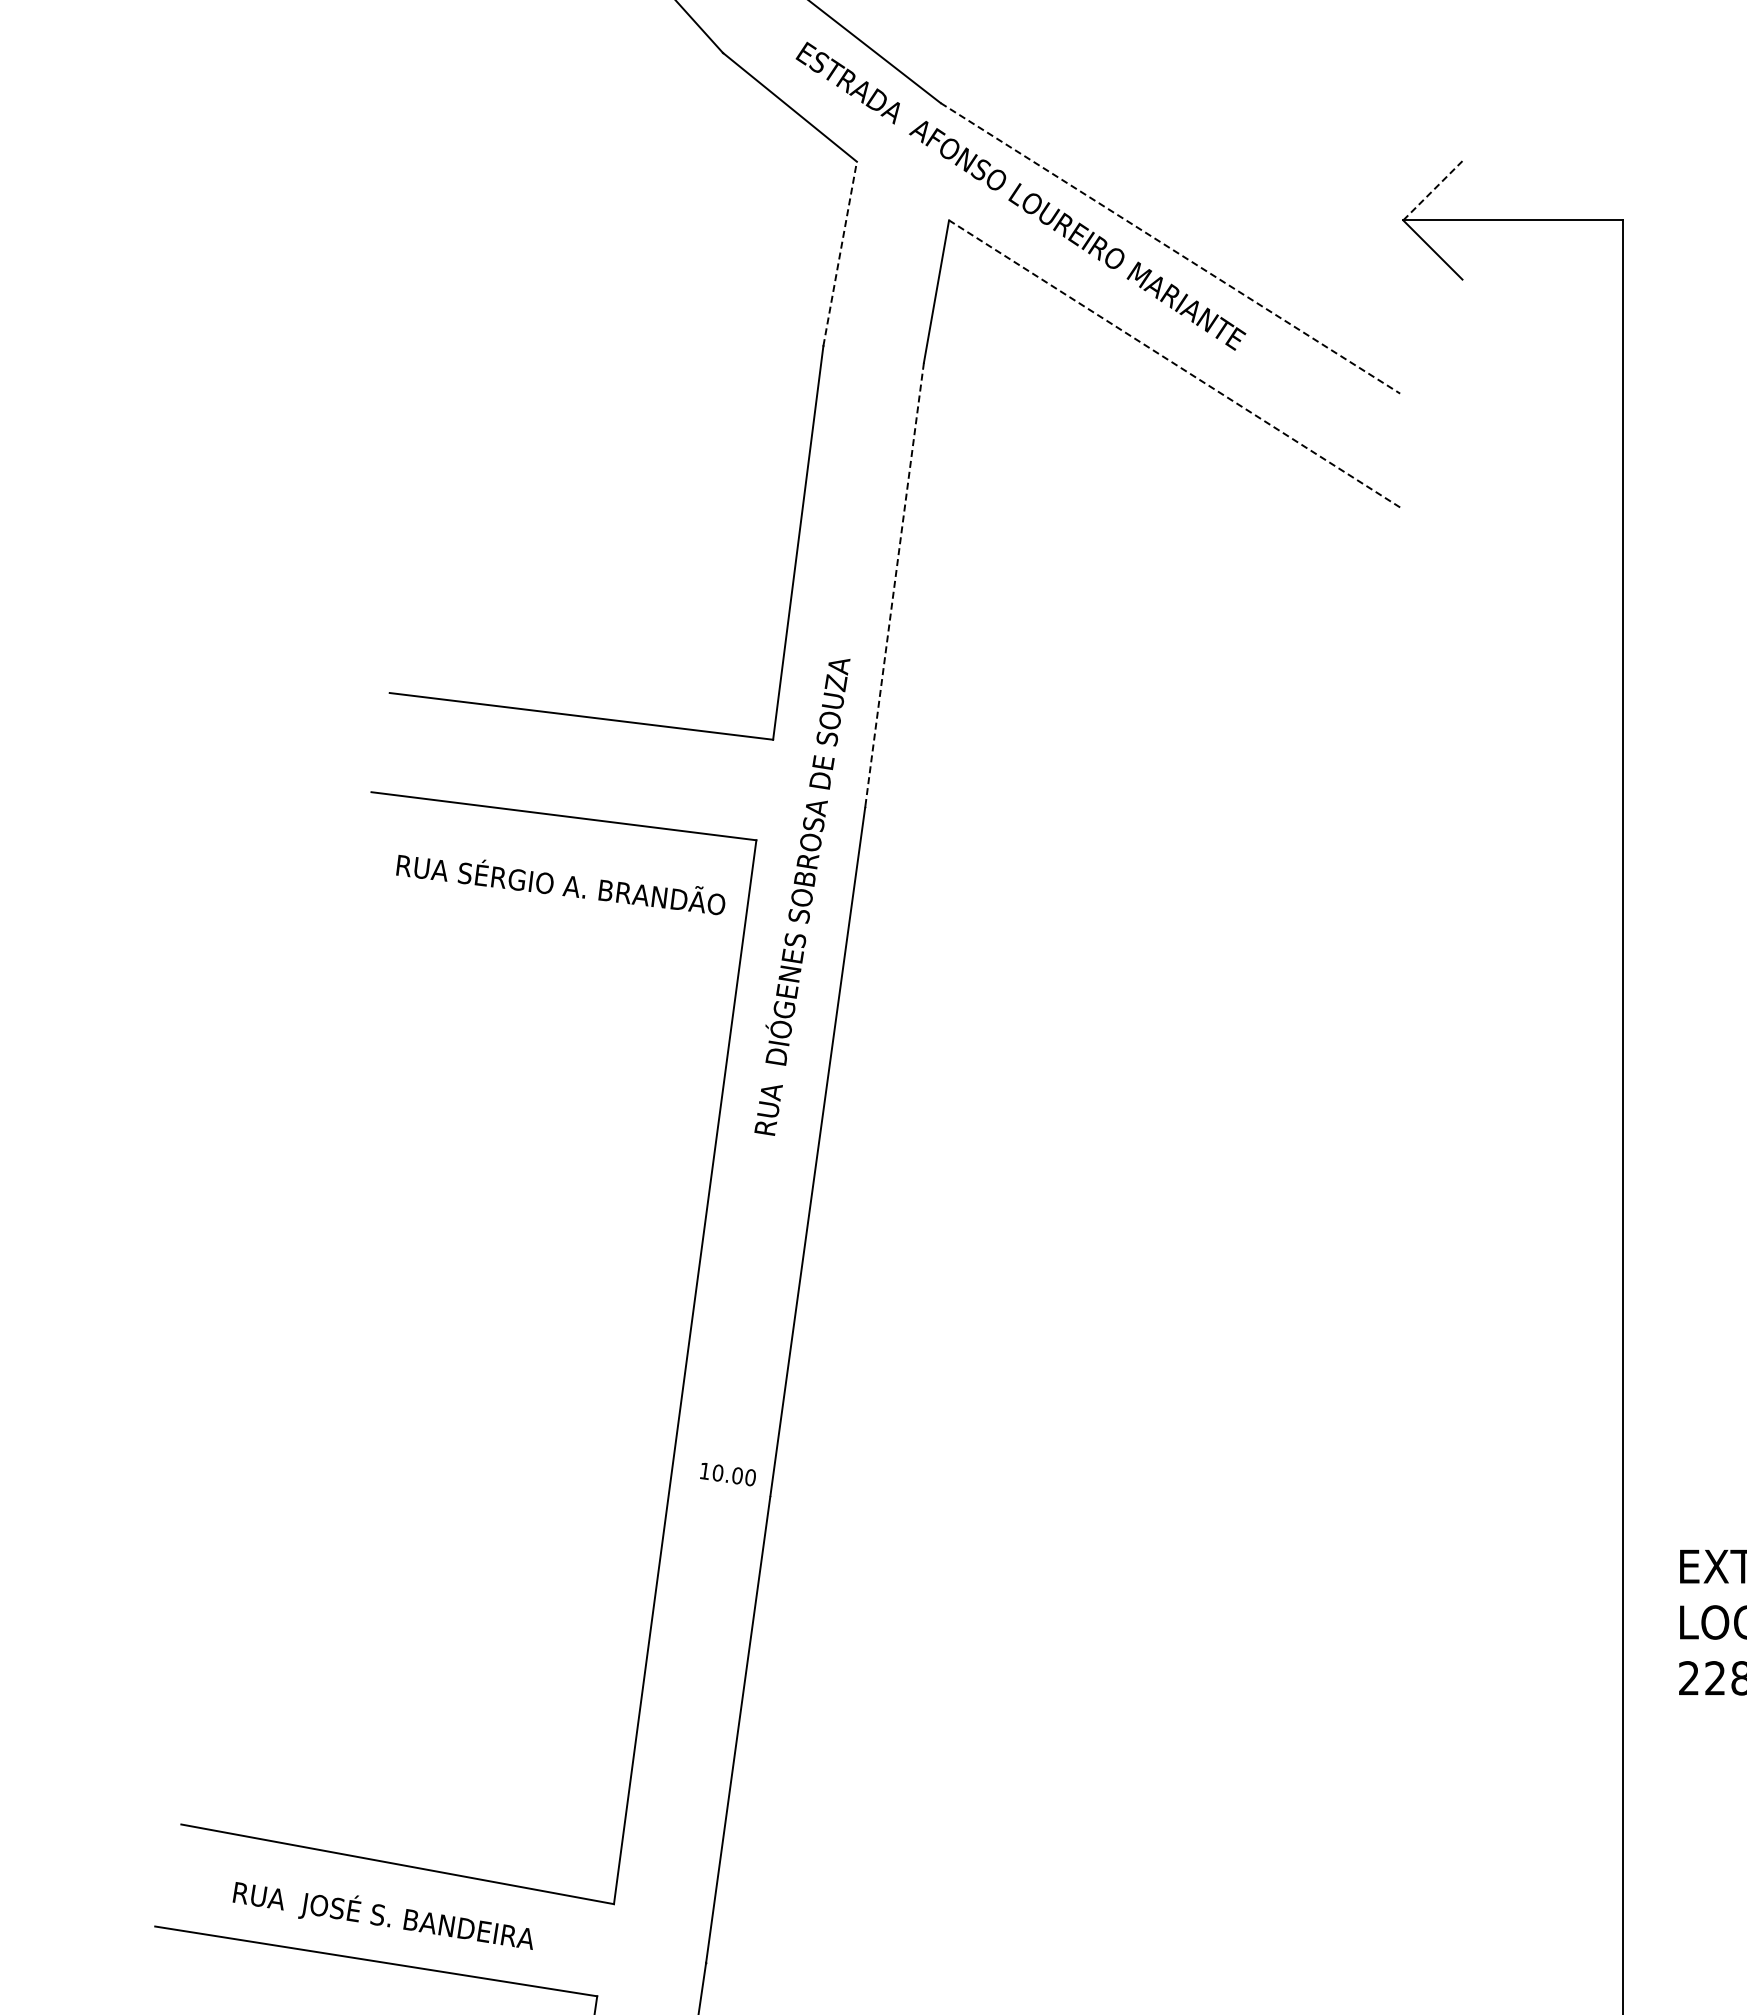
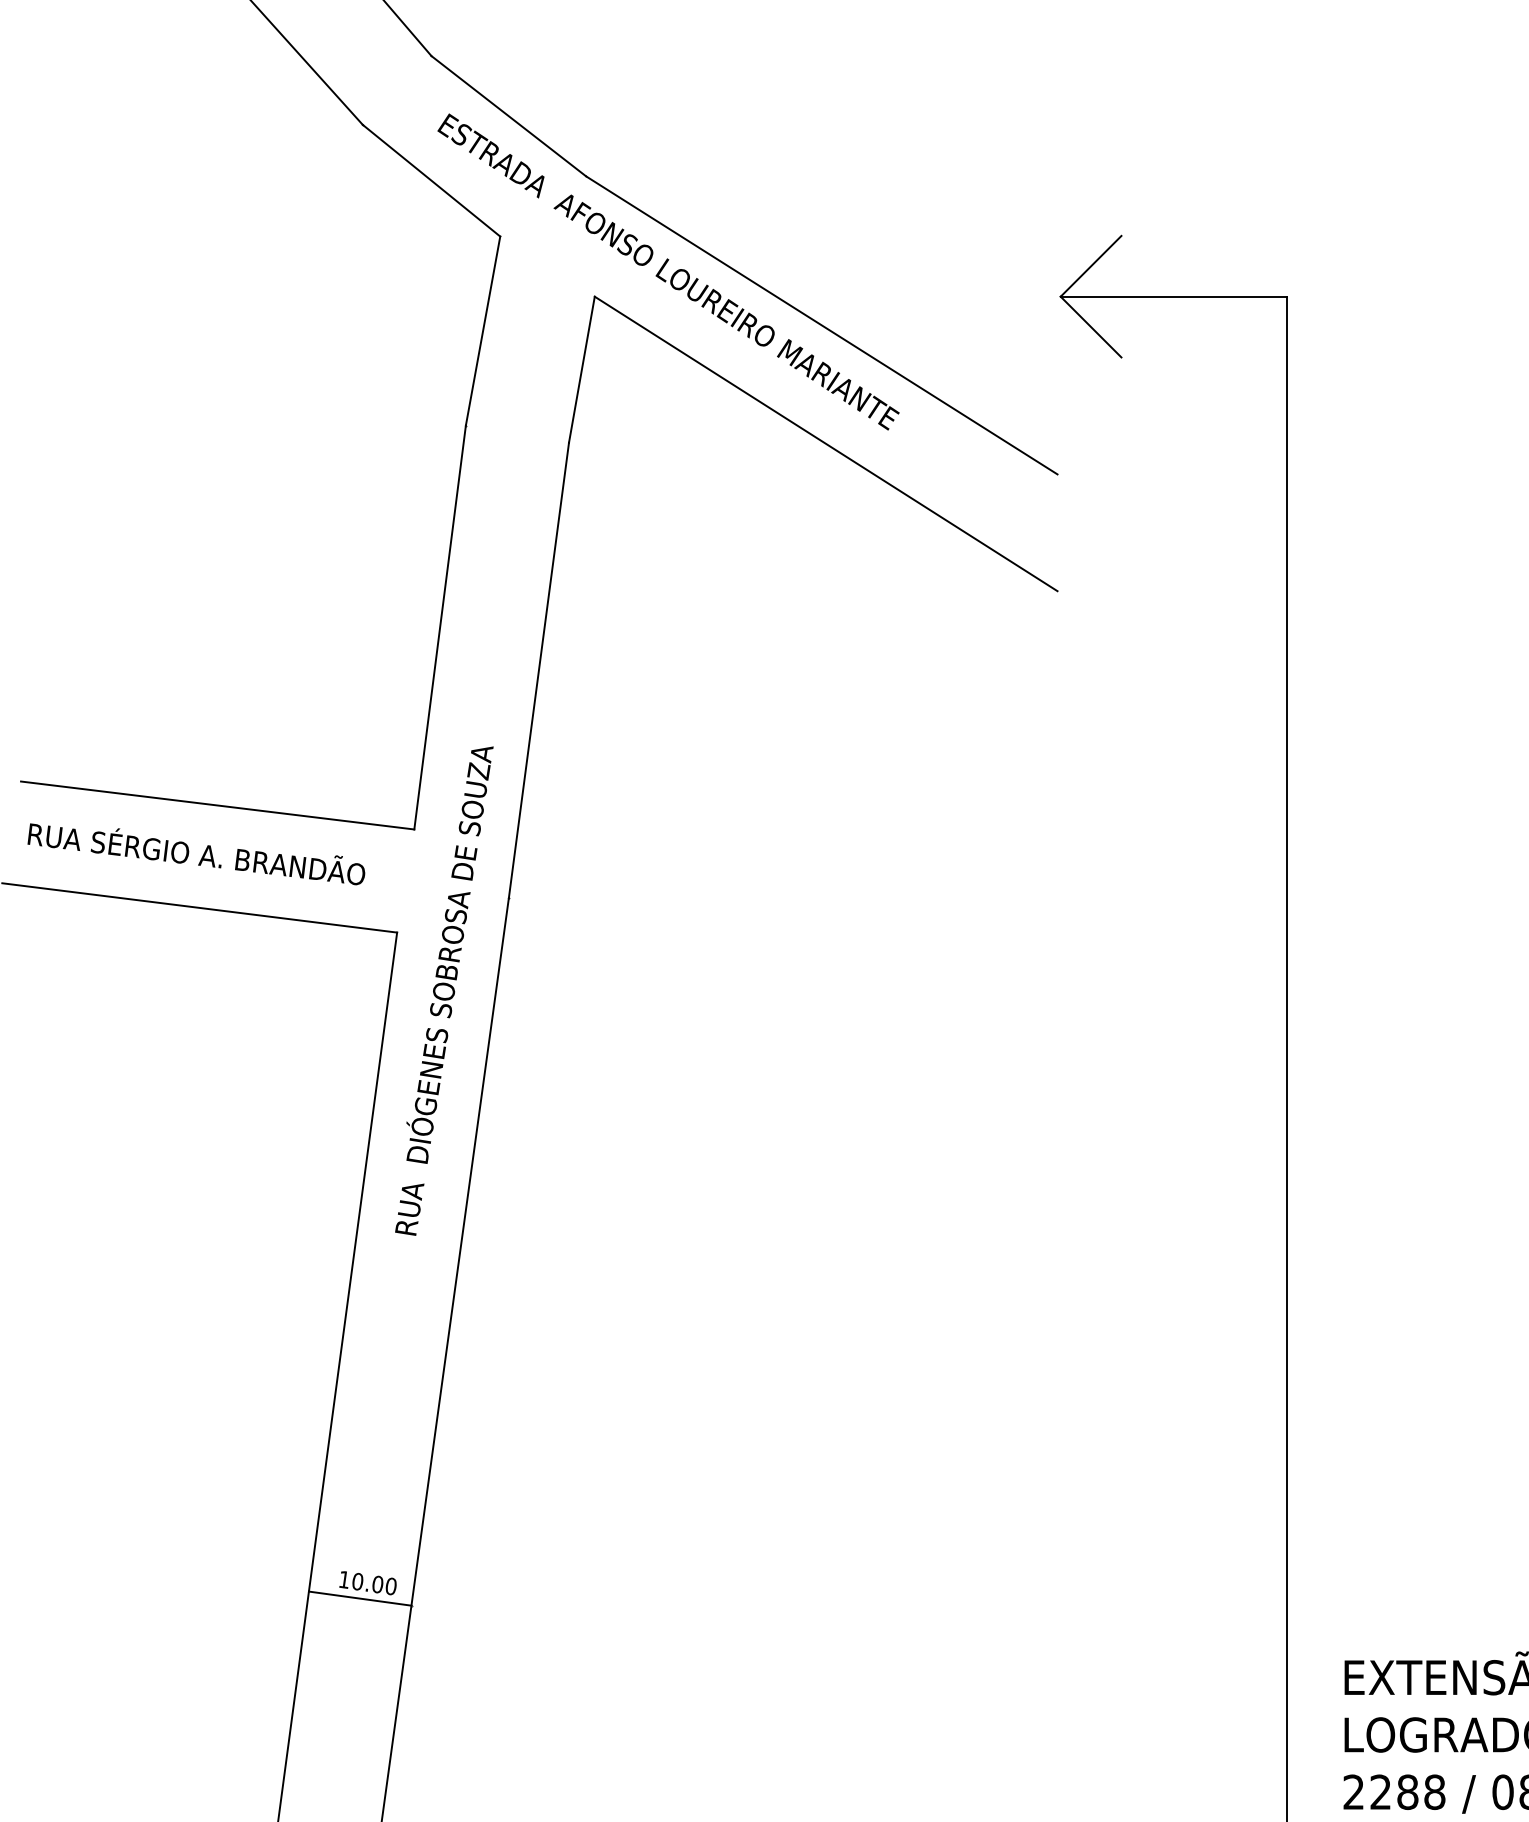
line: (1432, 190) -> (1090, 266), dashed -> solid
line: (1170, 248) -> (821, 325), dashed -> solid
line: (840, 253) -> (483, 330), dashed -> solid
line: (1174, 363) -> (826, 443), dashed -> solid
line: (894, 584) -> (538, 670), dashed -> solid
text: (560, 885) -> (196, 854), moved
line: (720, 1489) -> (360, 1598), added

